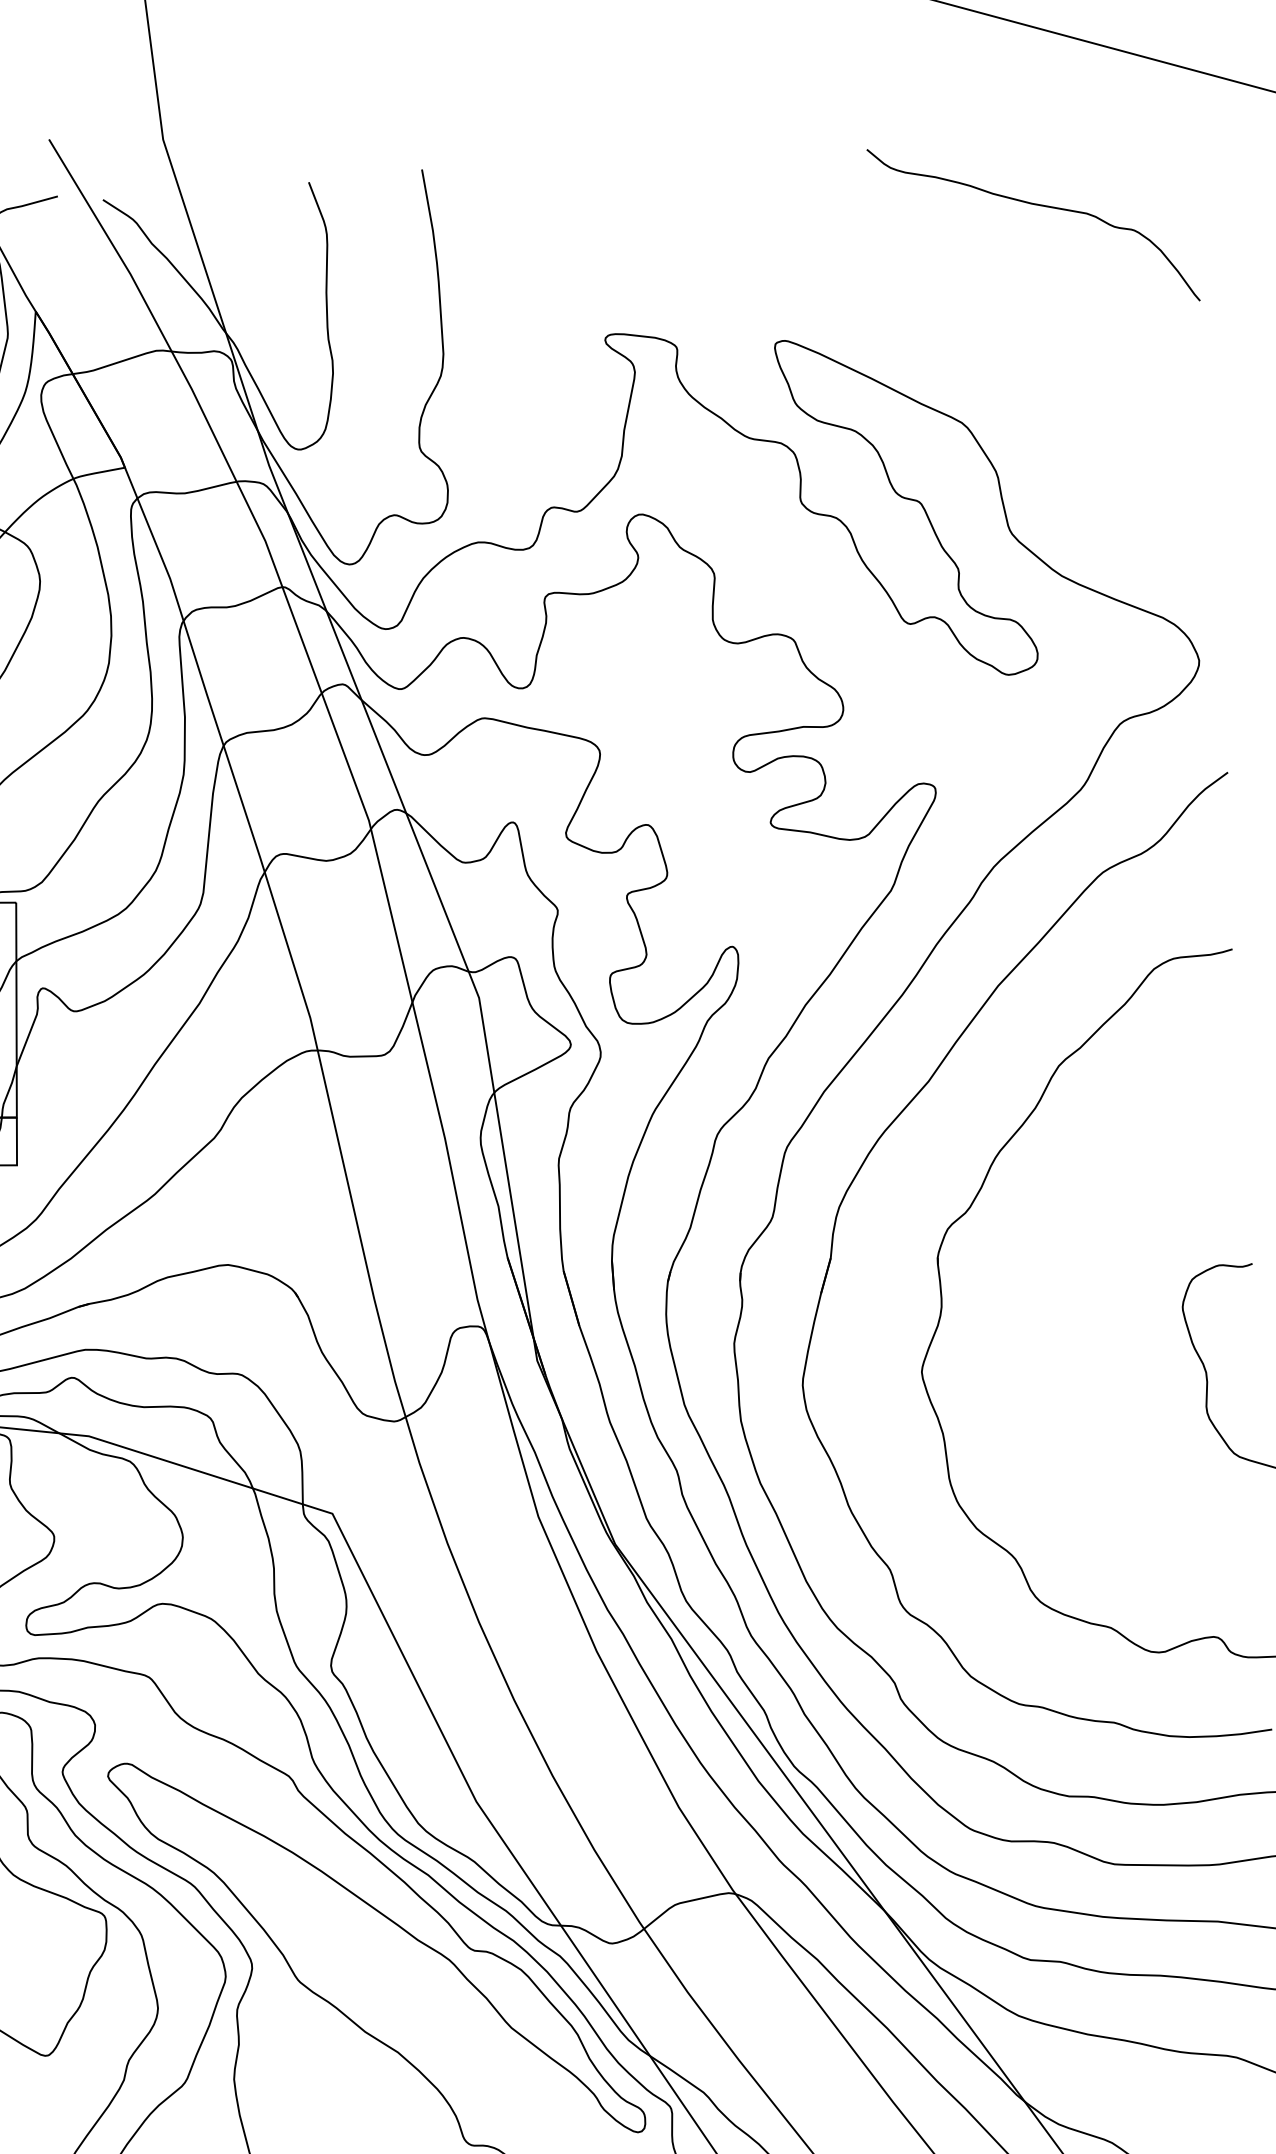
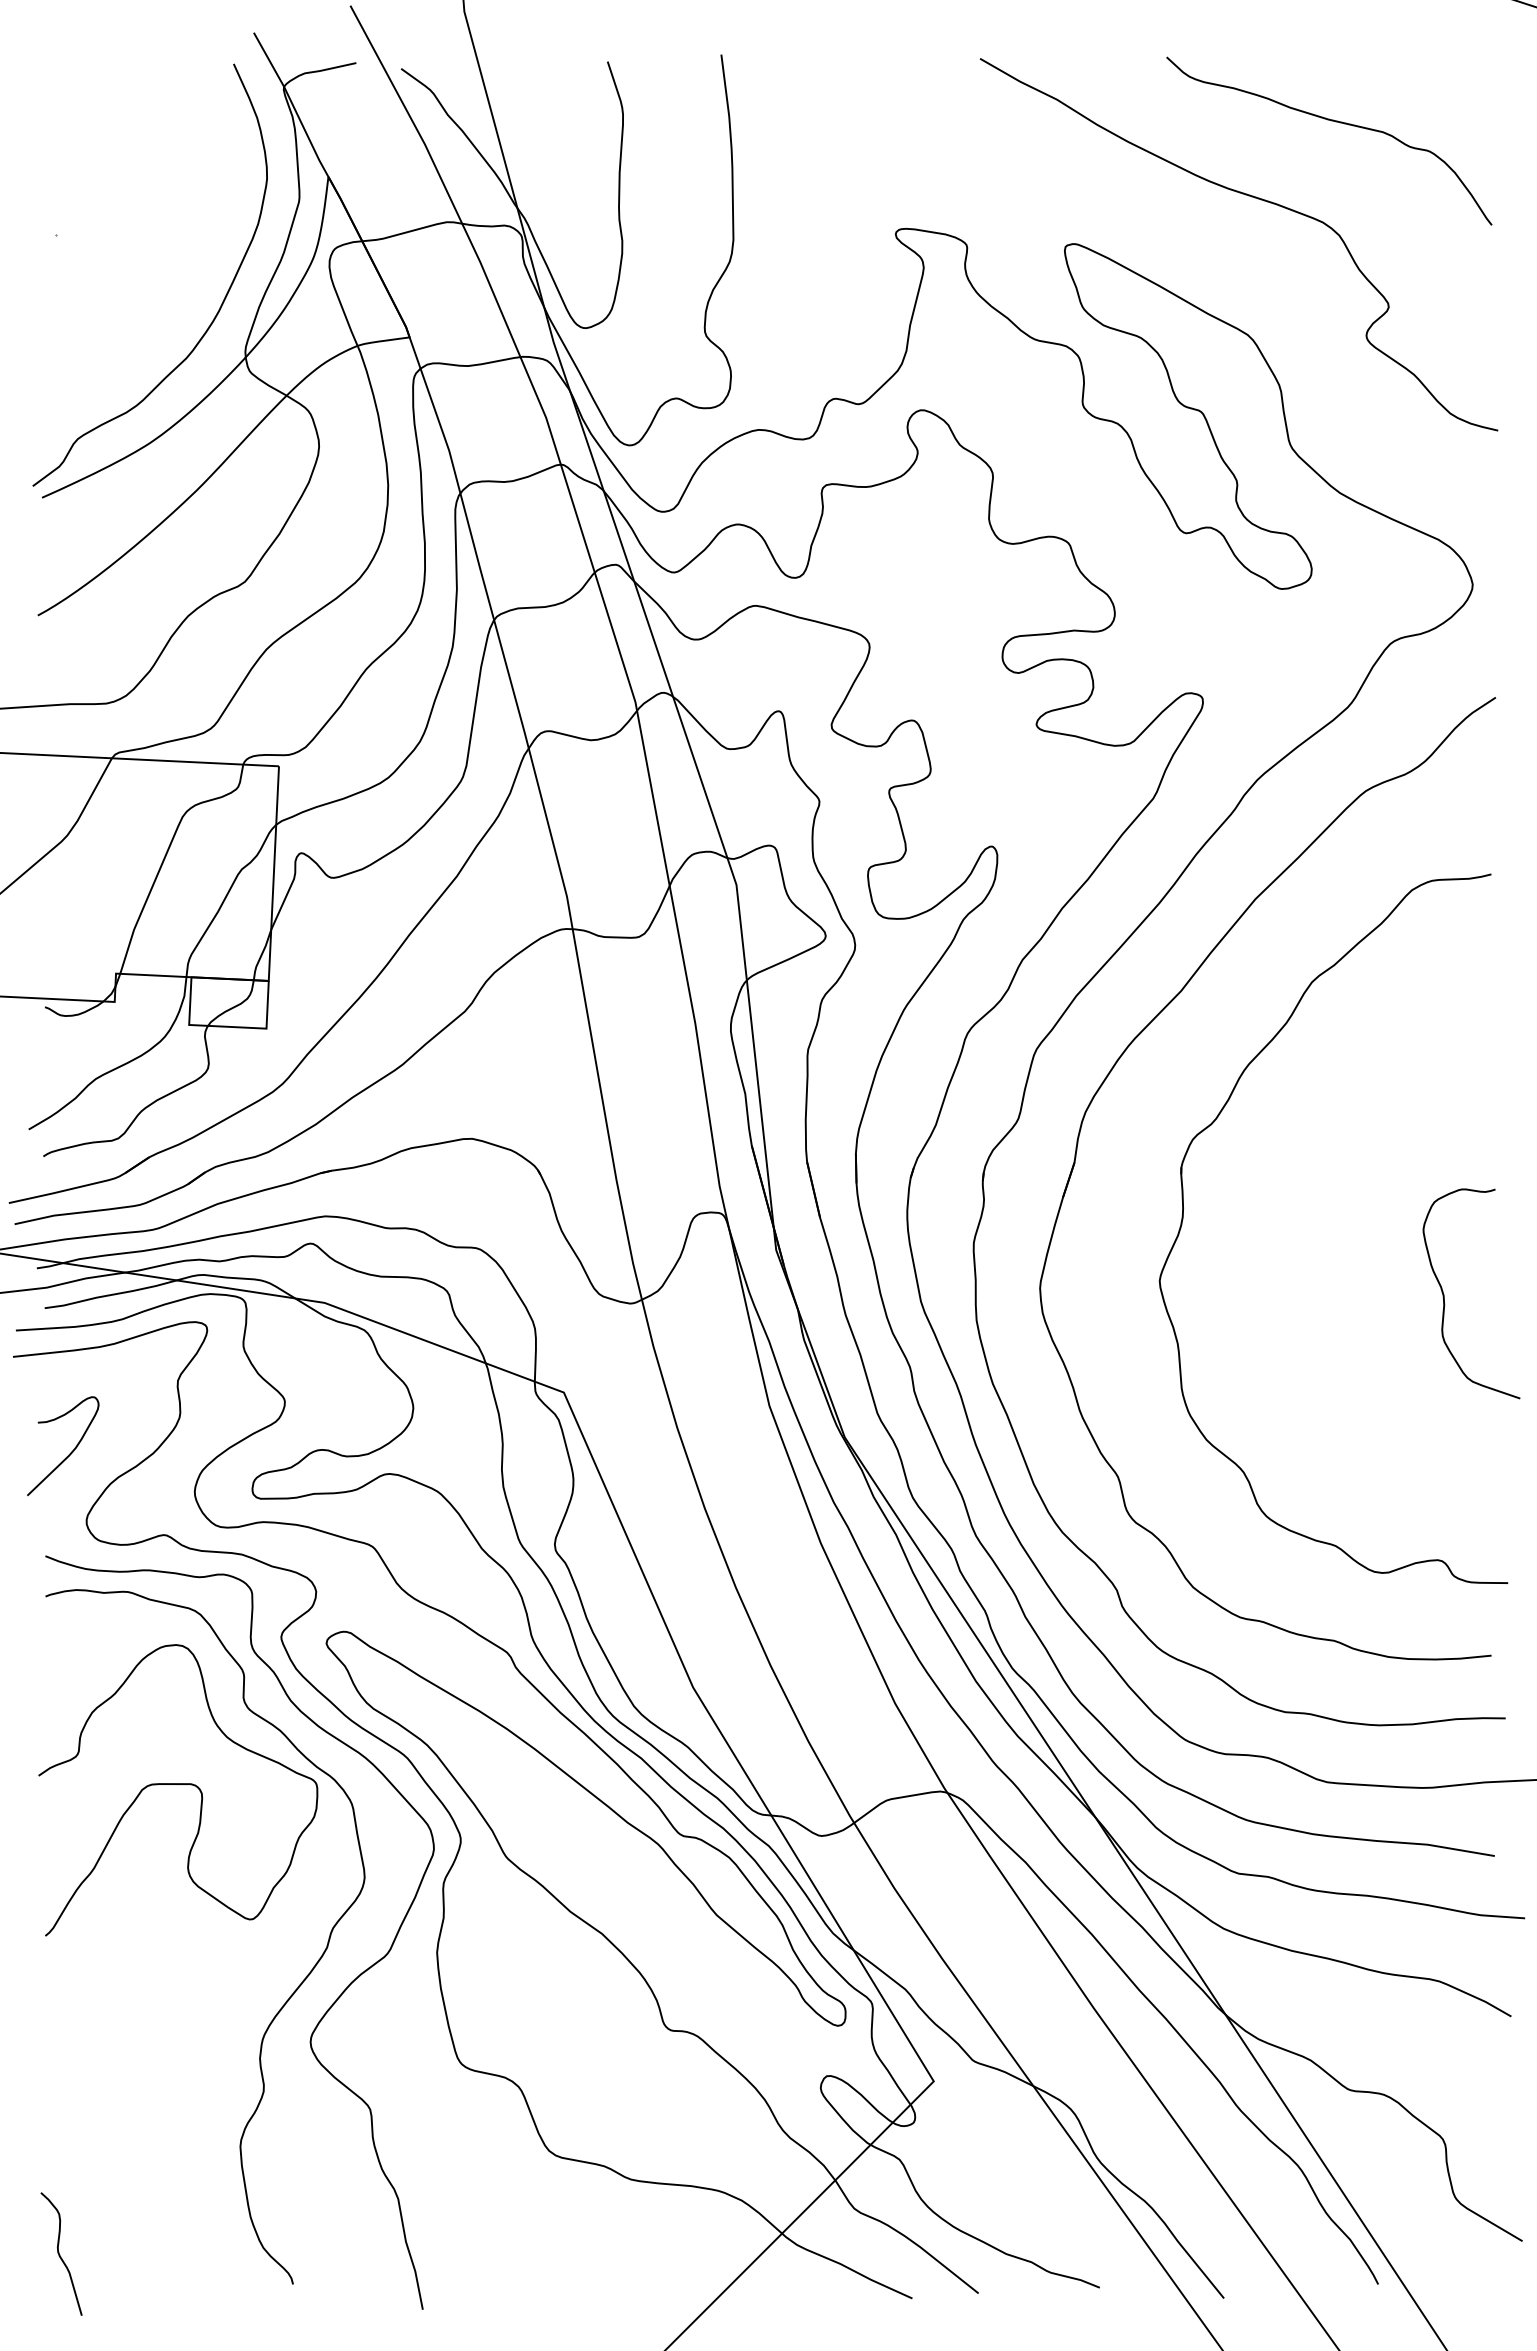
curve: (961, 286) -> (1254, 198), added

